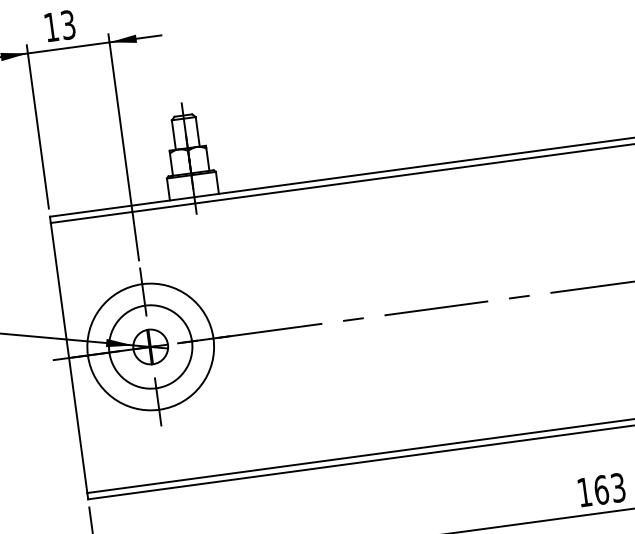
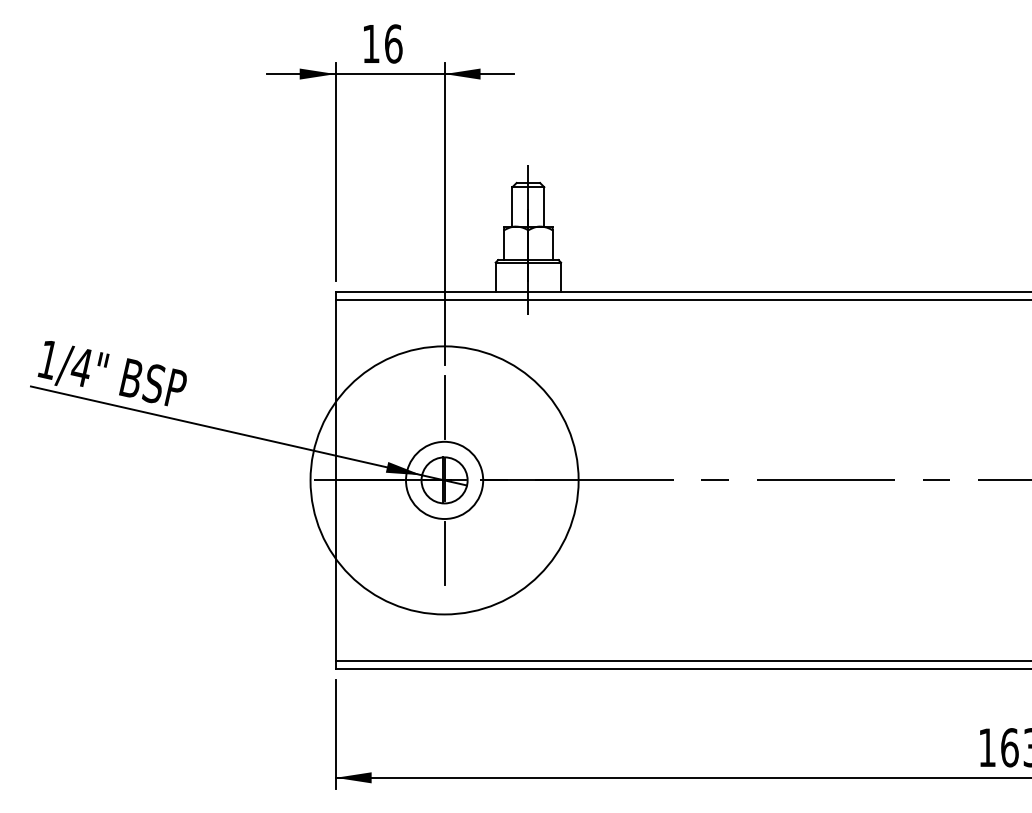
text: (68, 24) -> (393, 43), 13 -> 16
circle: (150, 347) -> (444, 480), size x0.7
circle: (150, 347) -> (444, 480), size x1.6

